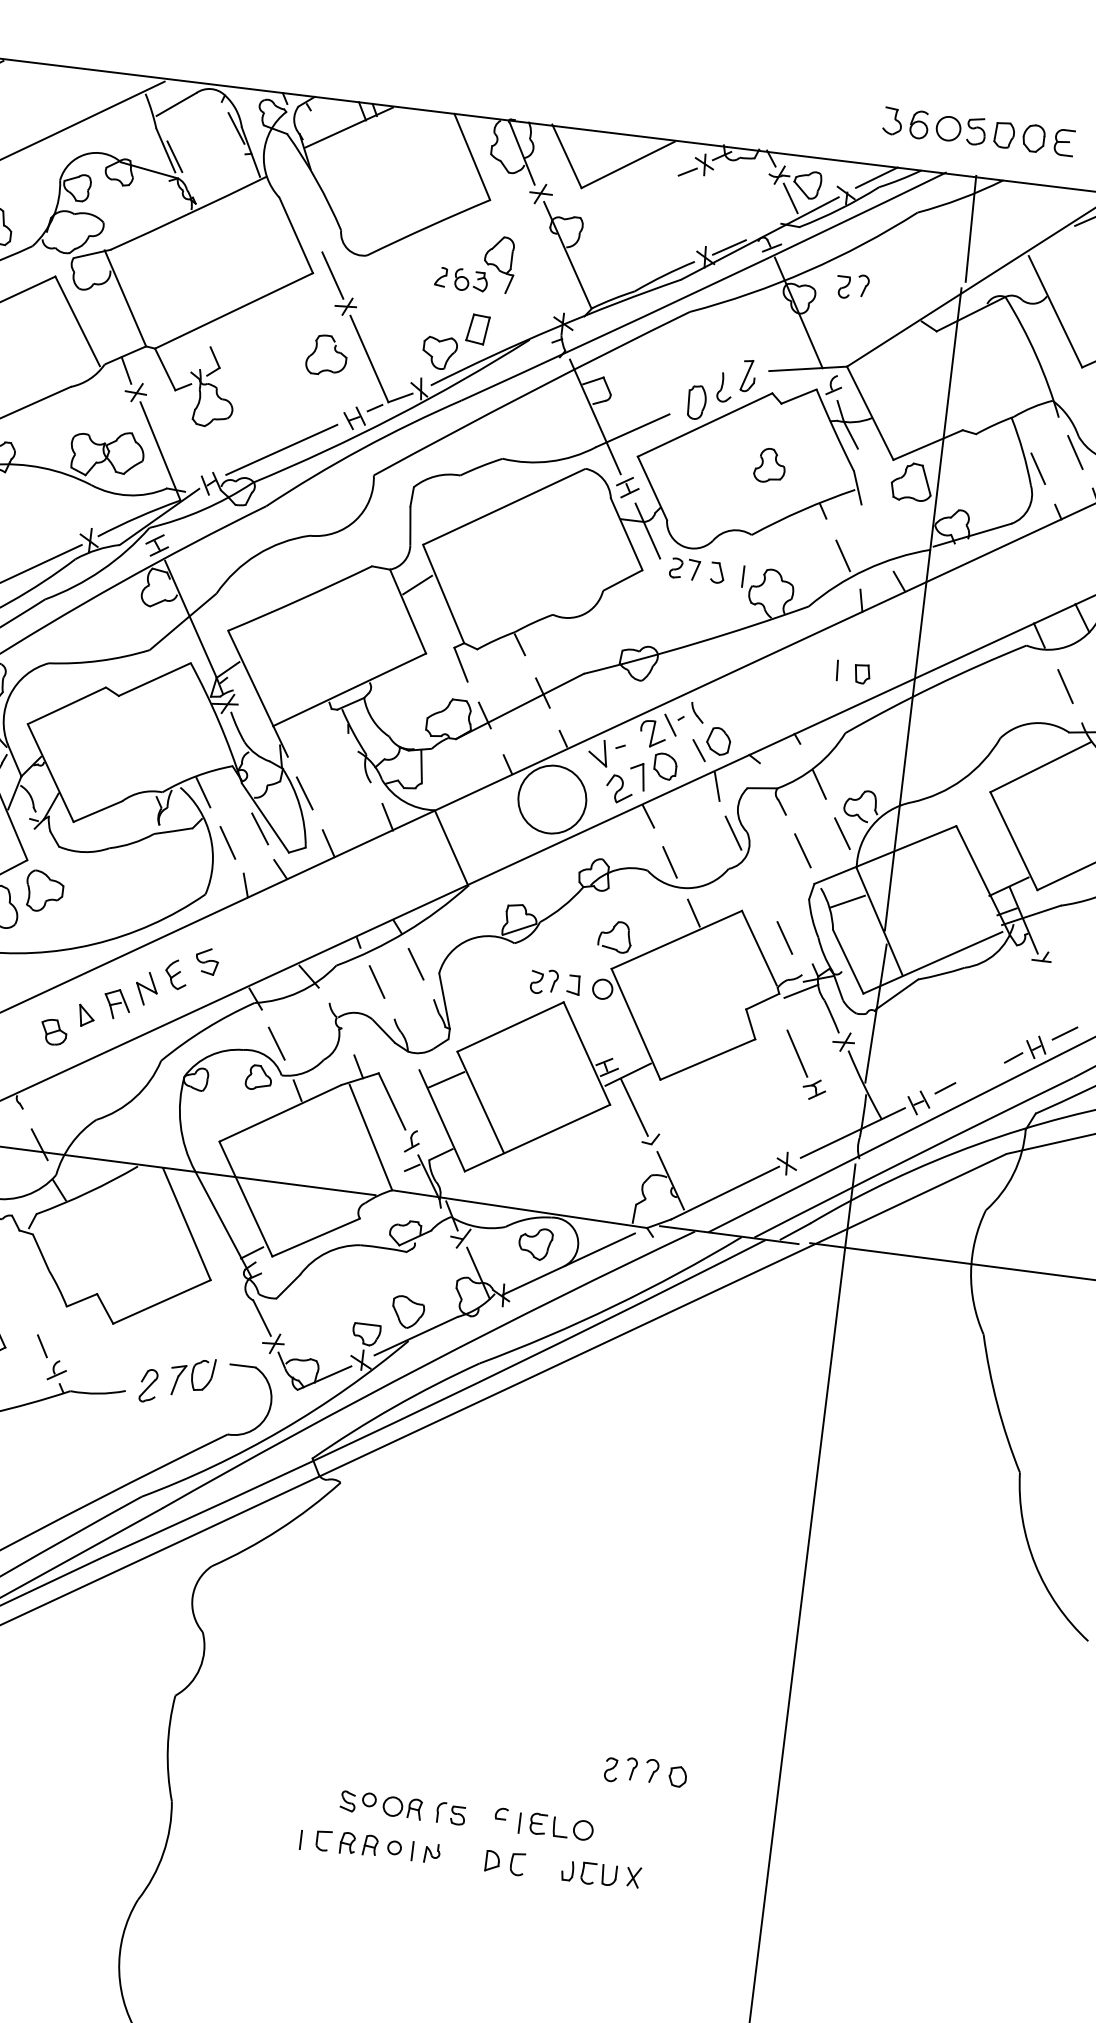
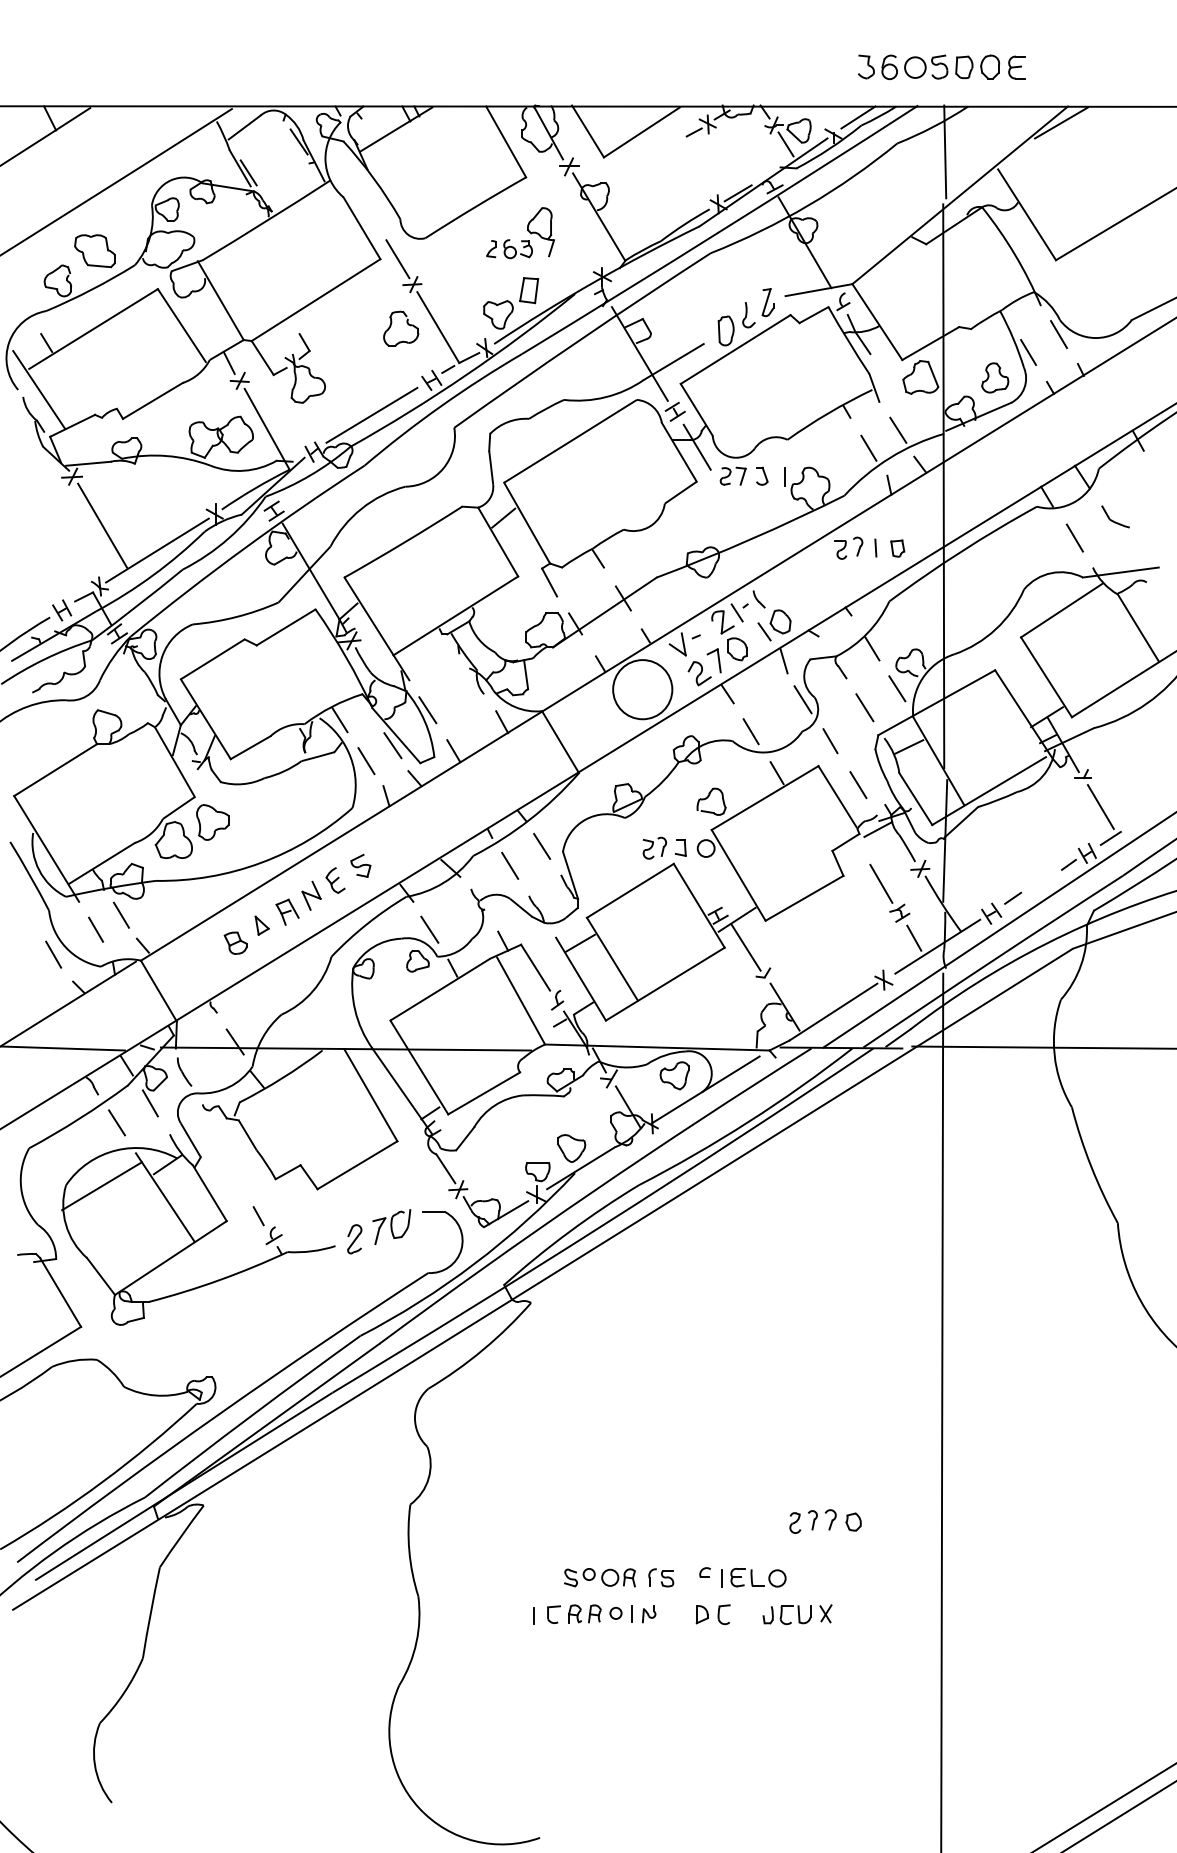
part: (852, 285) -> (848, 547), moved
part: (770, 465) -> (995, 377), moved
line: (879, 538) -> (898, 429), added
line: (759, 884) -> (830, 741), added
line: (1057, 995) -> (1100, 806), added
line: (827, 1119) -> (914, 937), added

